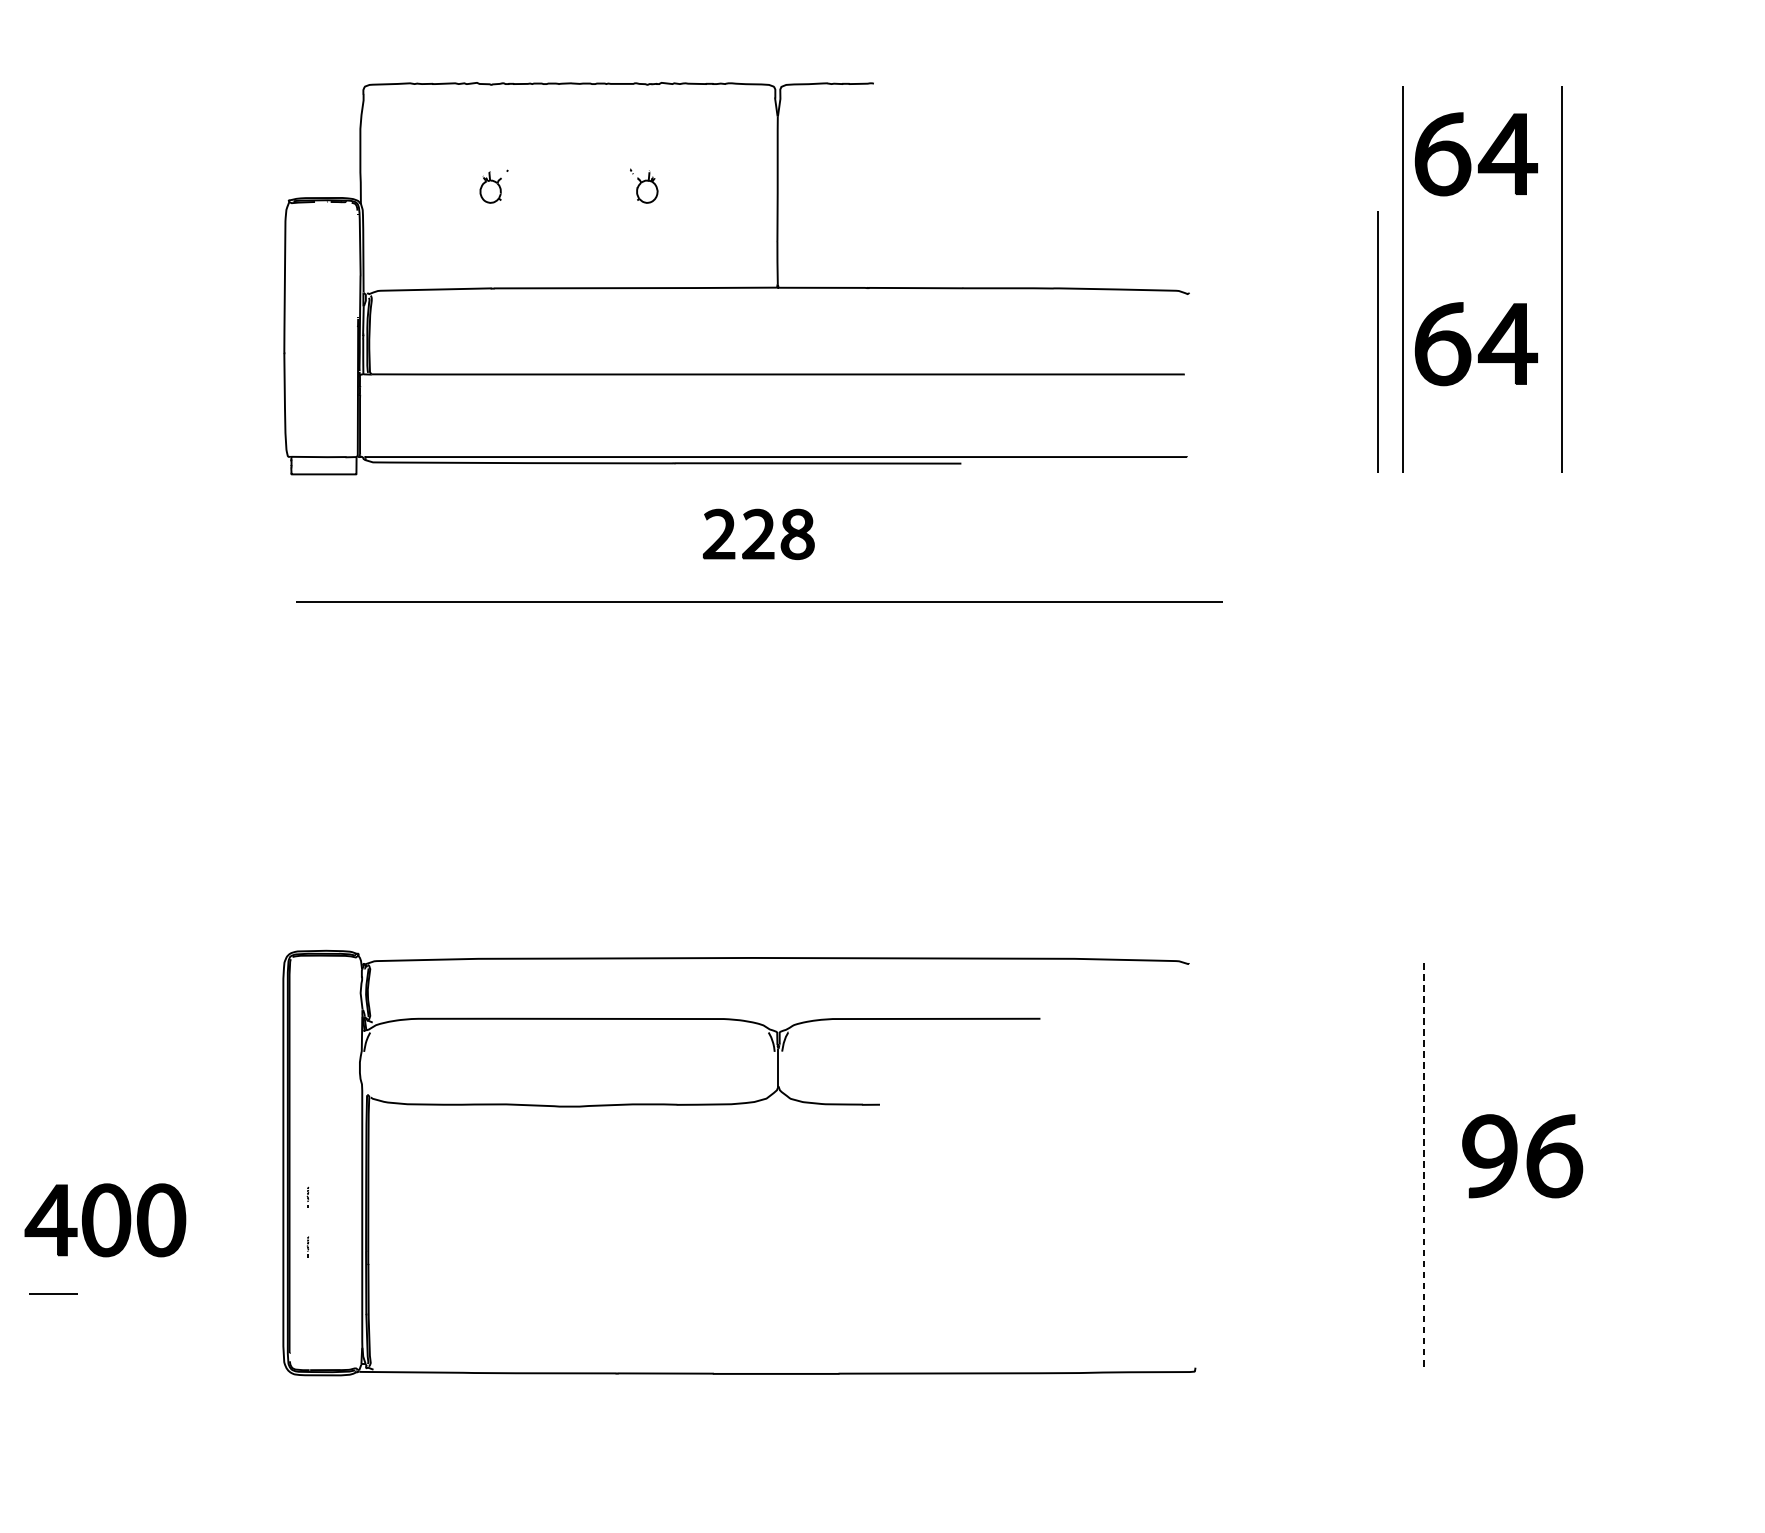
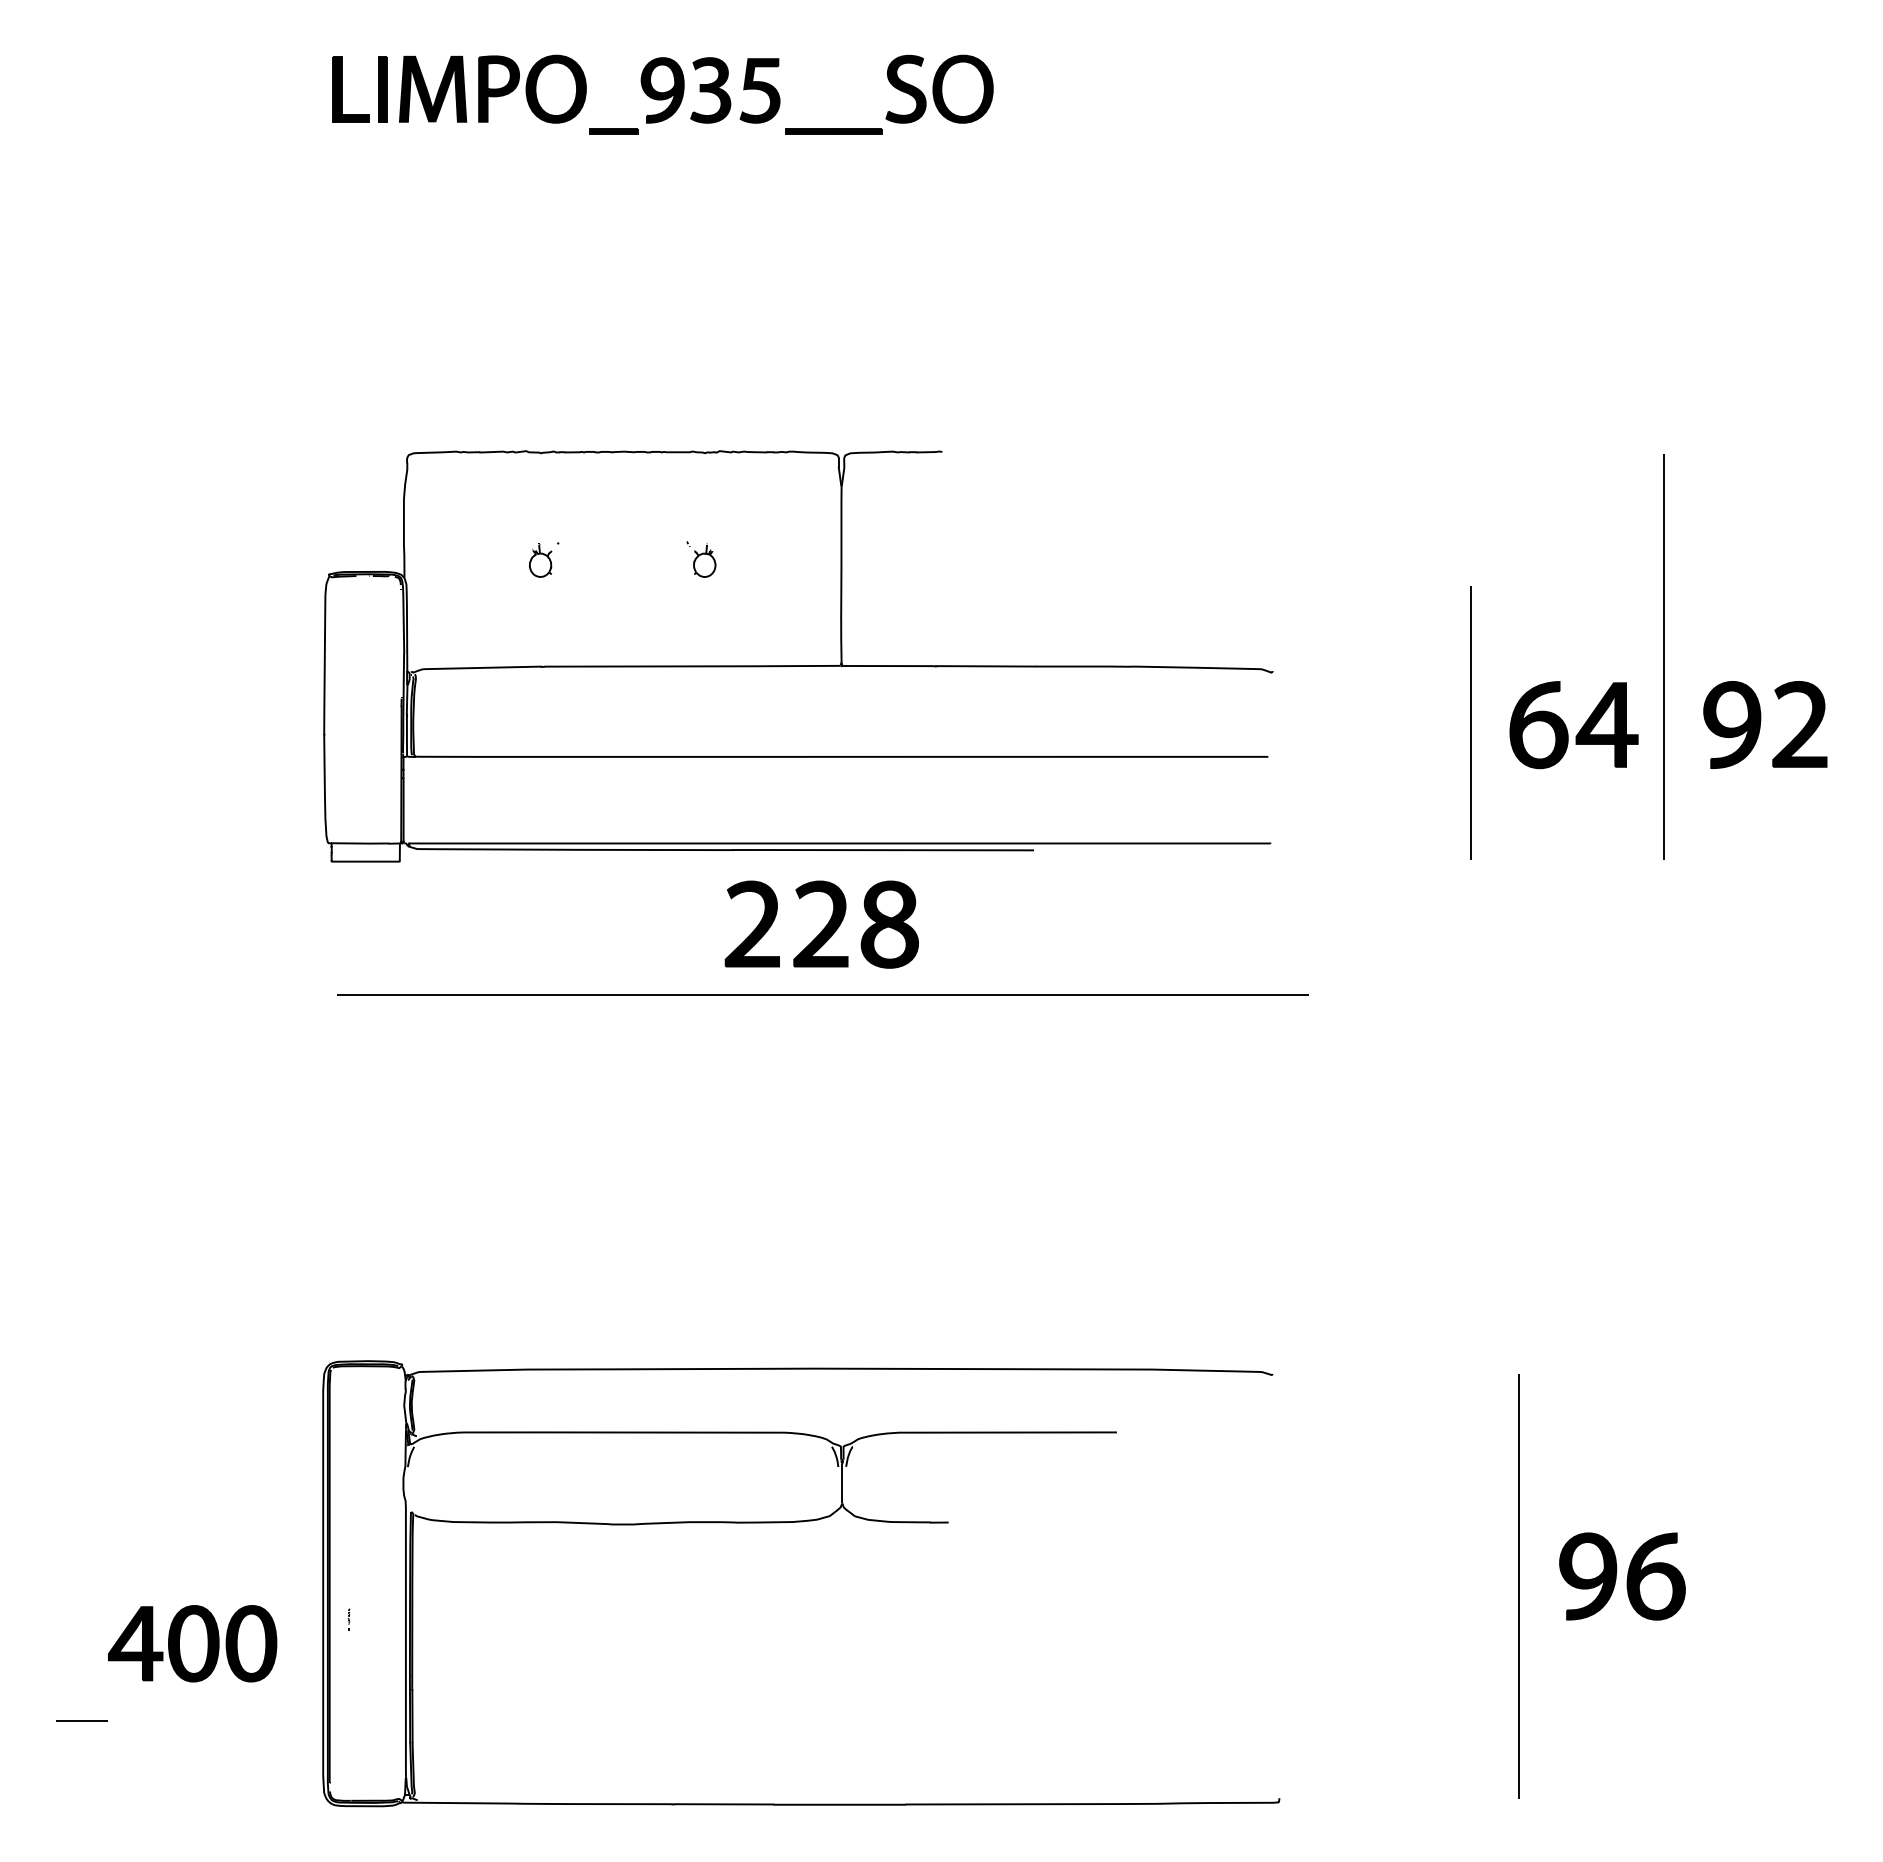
part: (1470, 157) -> (1567, 529), removed
line: (1402, 278) -> (1496, 656), removed
part: (1659, 343) -> (1765, 724), added
part: (758, 534) -> (821, 924), size x1.67
line: (1424, 1165) -> (1519, 1586), dashed -> solid
part: (105, 1220) -> (192, 1643), moved
part: (307, 1246) -> (348, 1671), removed

